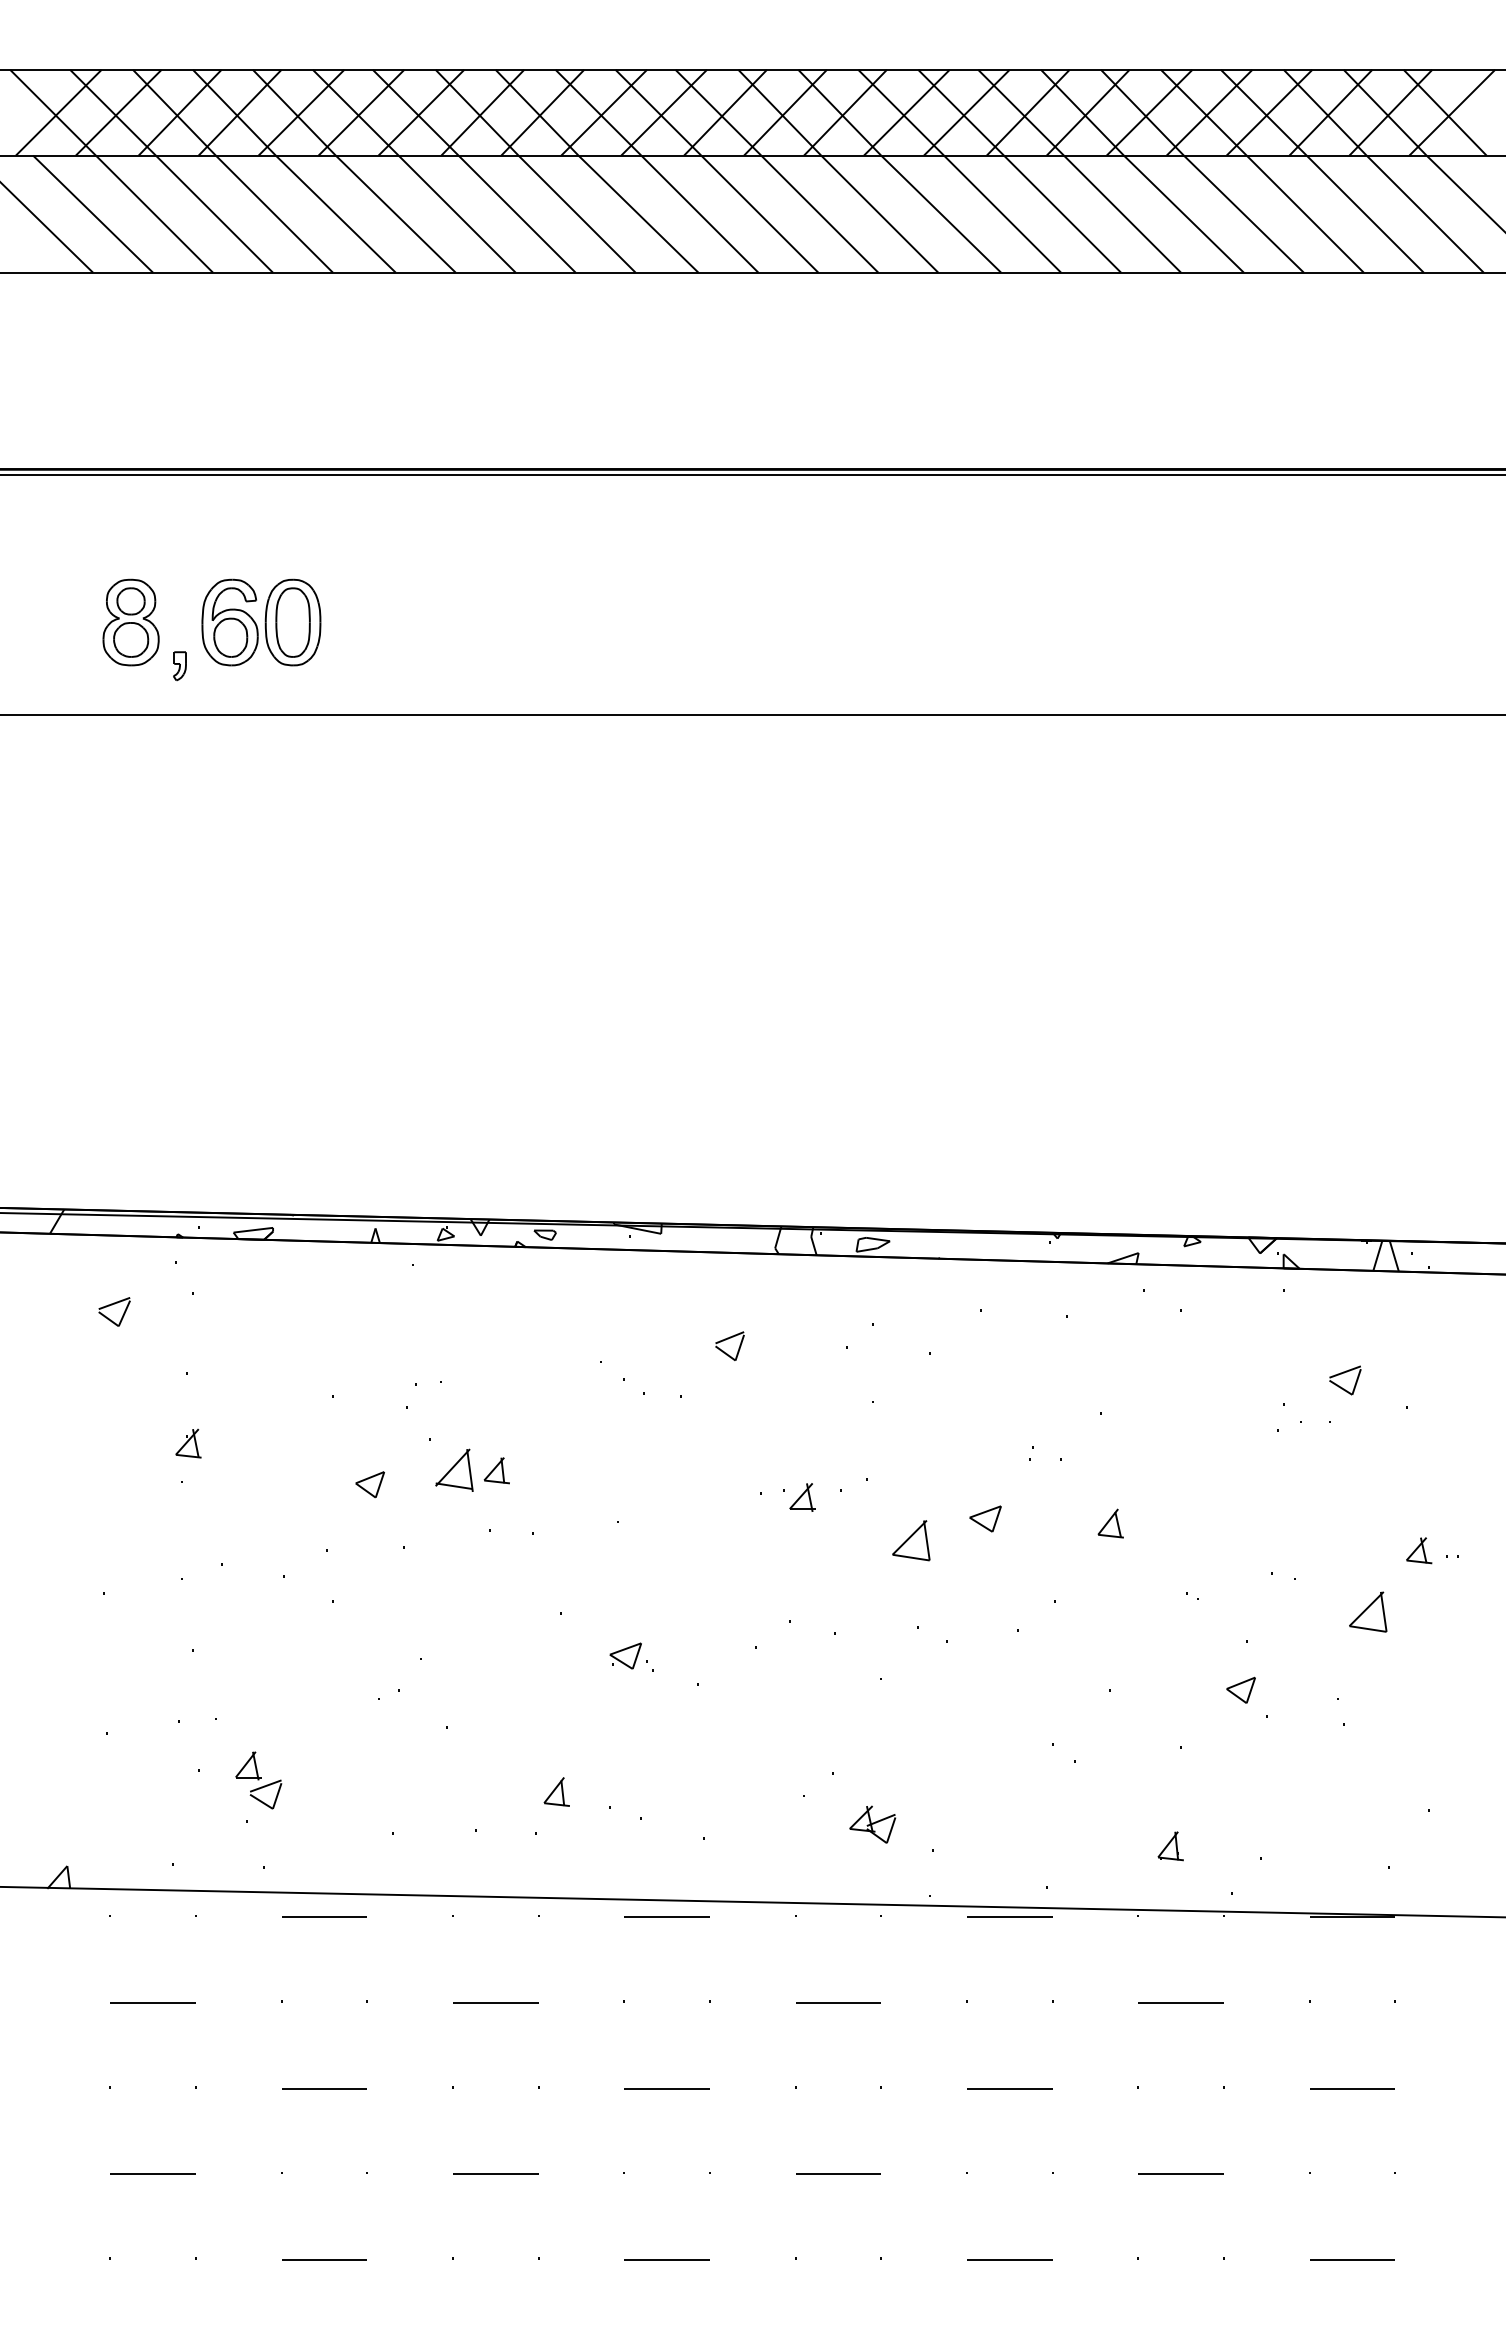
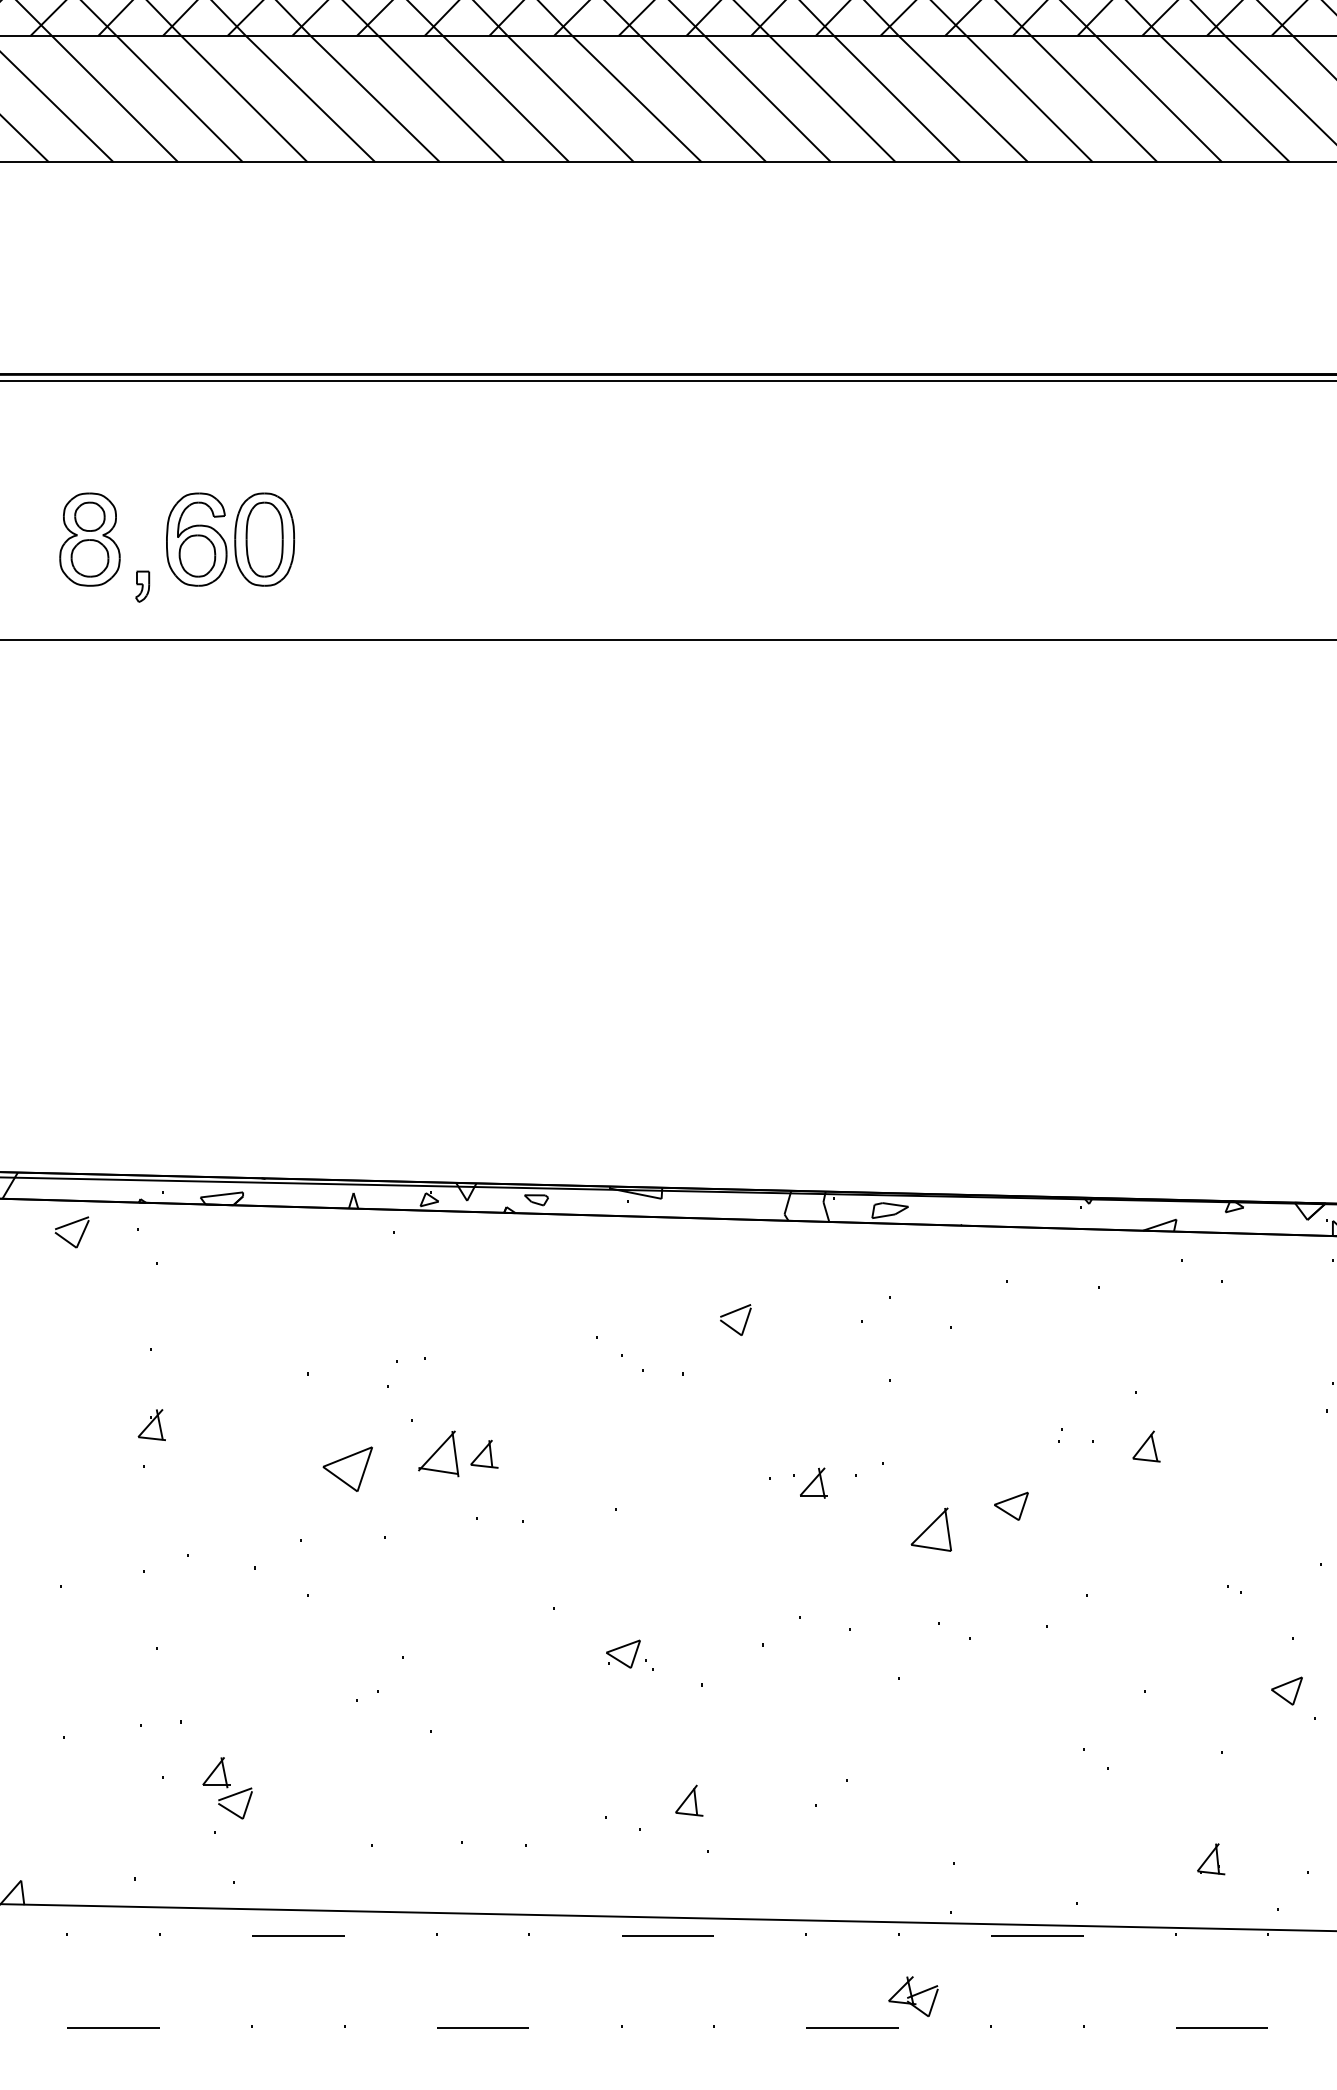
part: (112, 1305) -> (69, 1225), moved
part: (369, 1484) -> (347, 1469), size x1.6
part: (1110, 1523) -> (1146, 1446), moved
part: (556, 1791) -> (688, 1800), moved
part: (872, 1824) -> (913, 1996), moved

